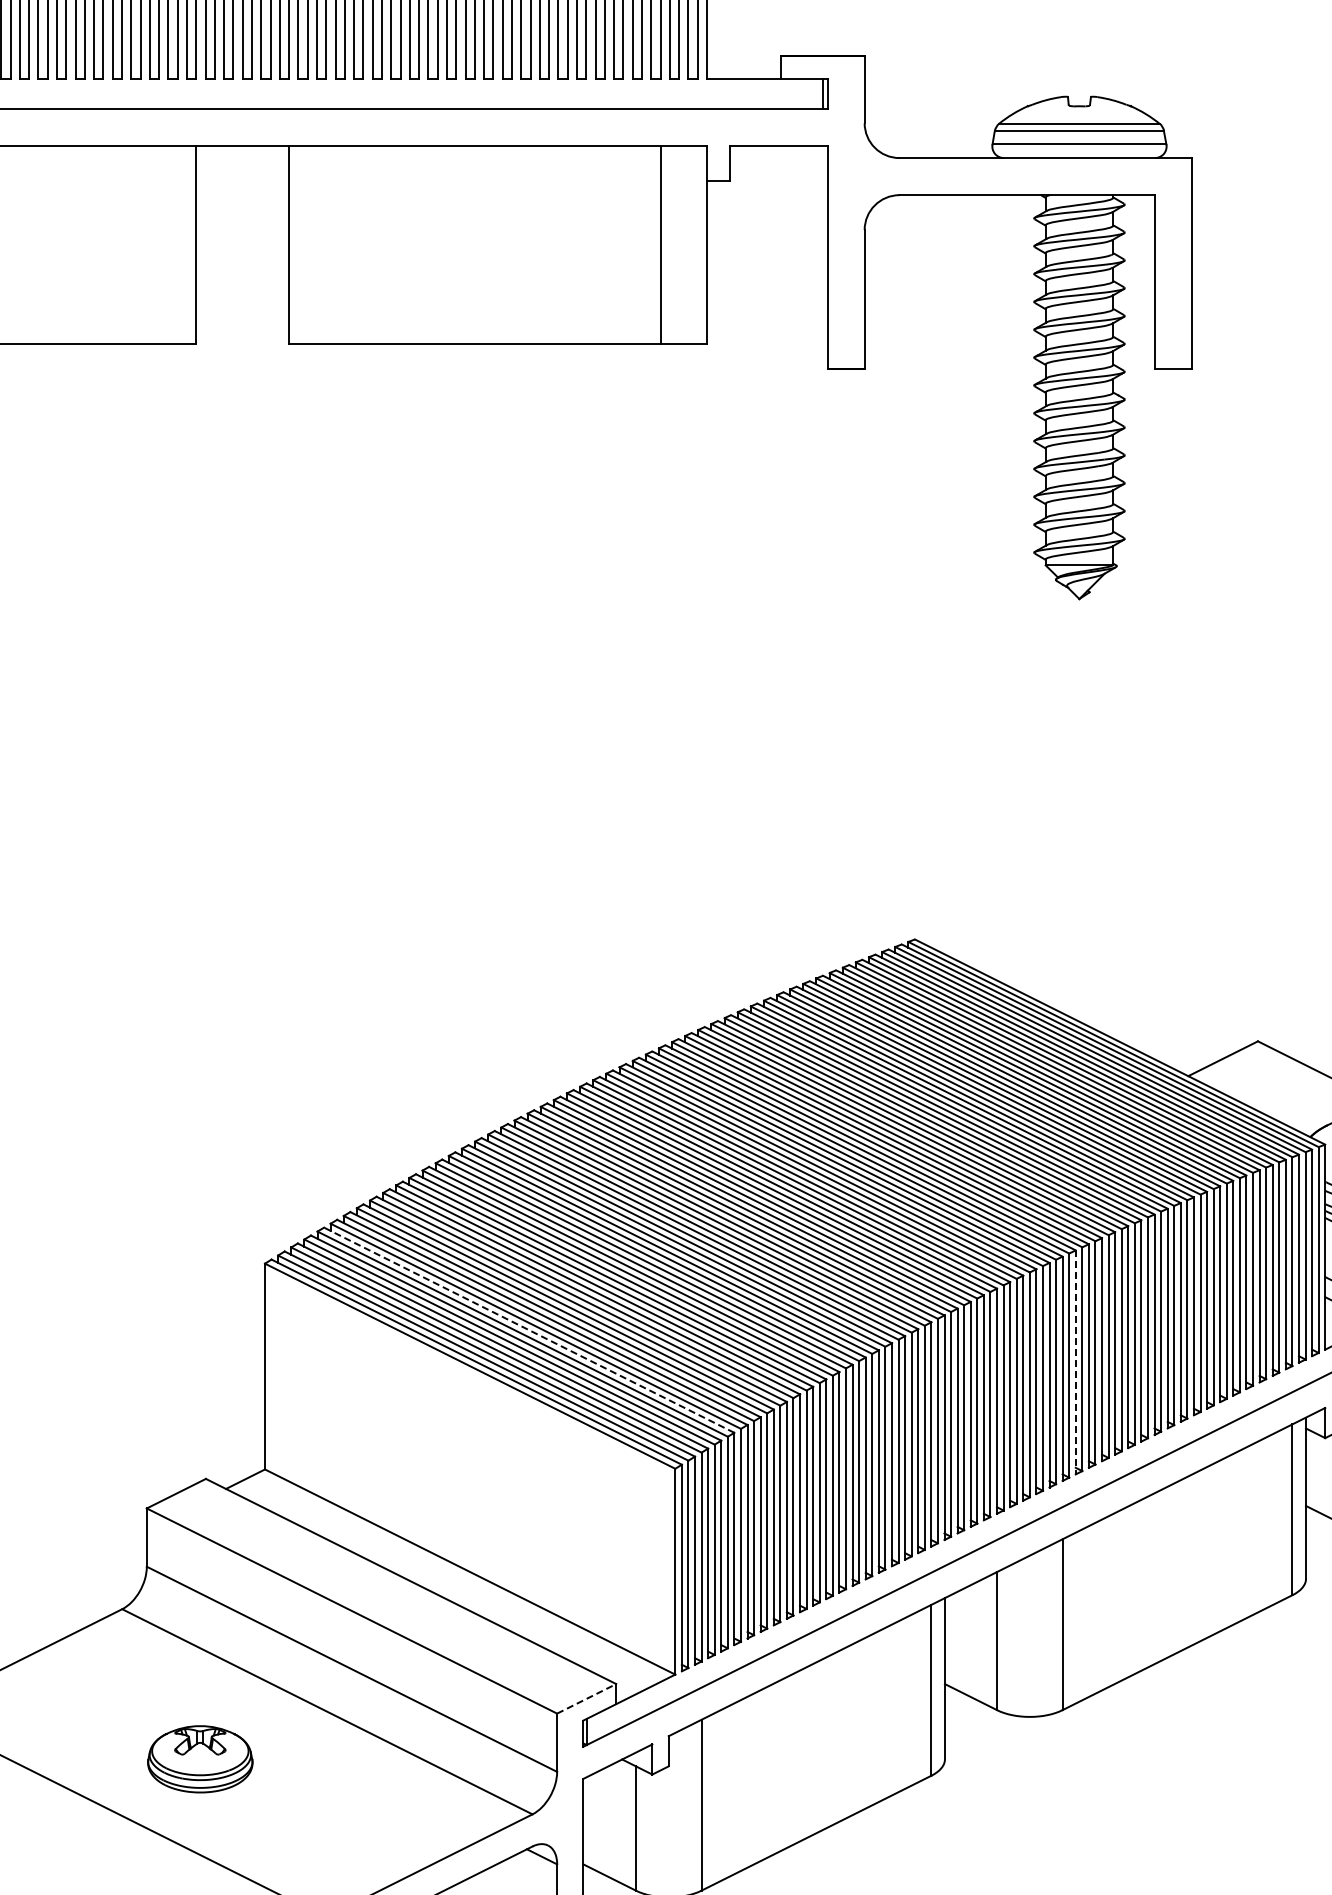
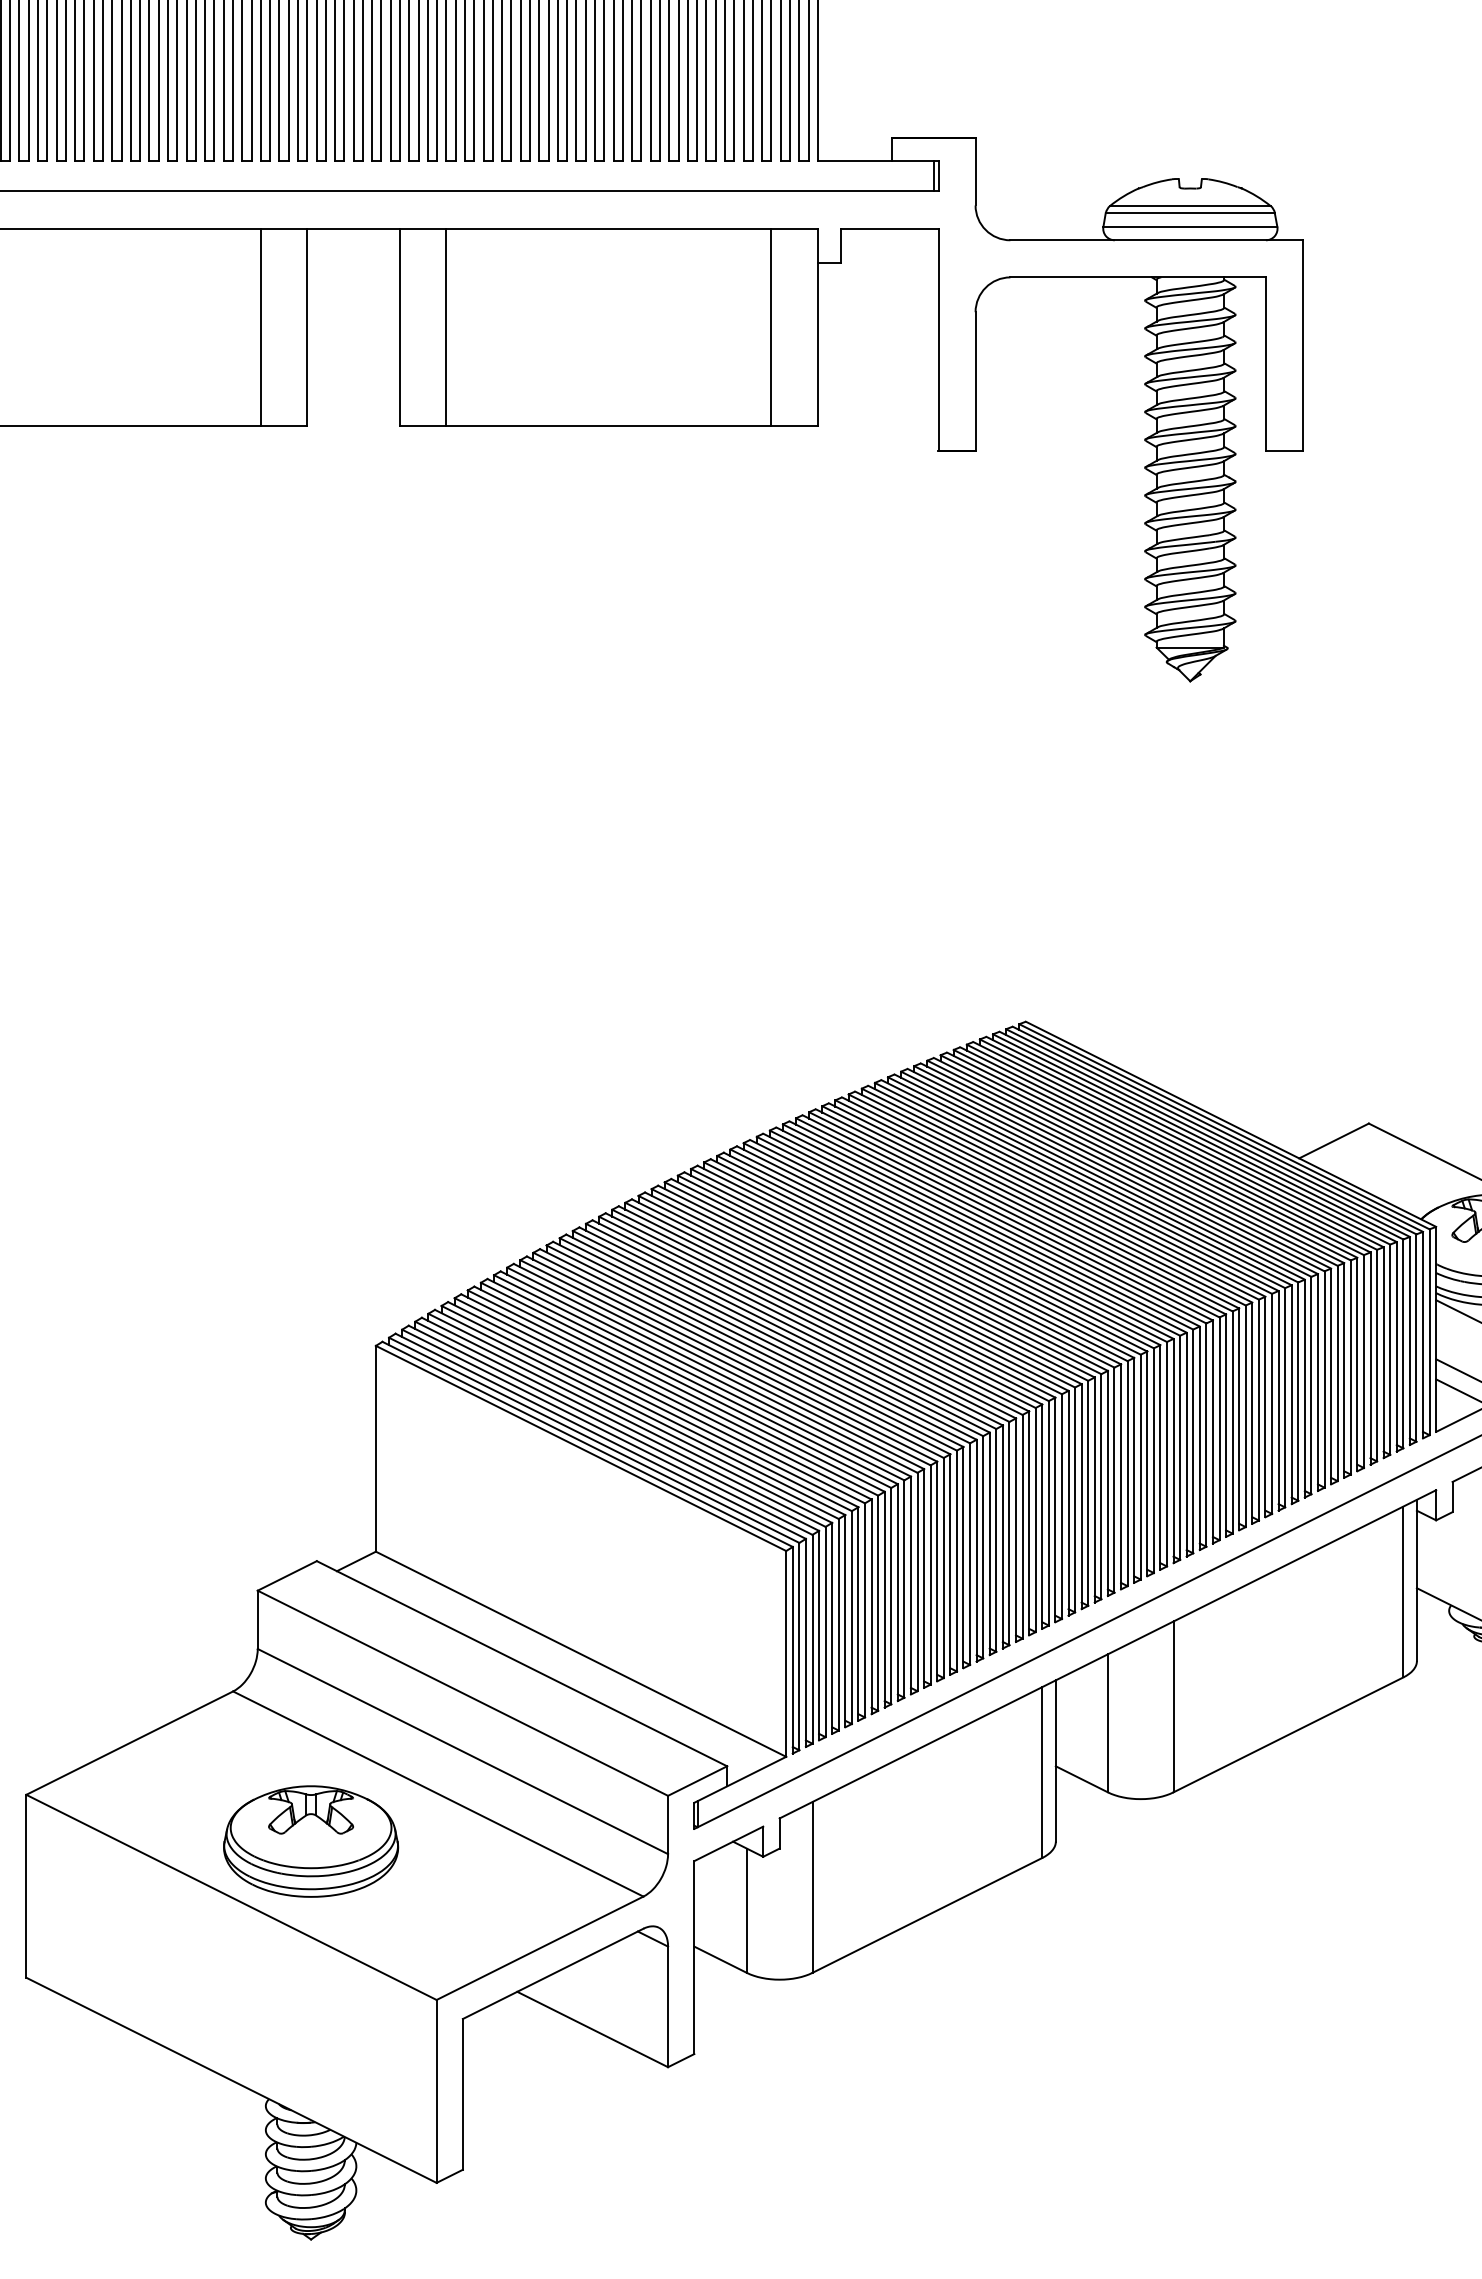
line: (149, 244) -> (260, 326), added
line: (335, 244) -> (446, 326), added
line: (528, 1330) -> (639, 1412), dashed -> solid
line: (1075, 1362) -> (1186, 1444), dashed -> solid
line: (587, 1698) -> (698, 1780), dashed -> solid
part: (200, 1759) -> (311, 1841), size x1.67

